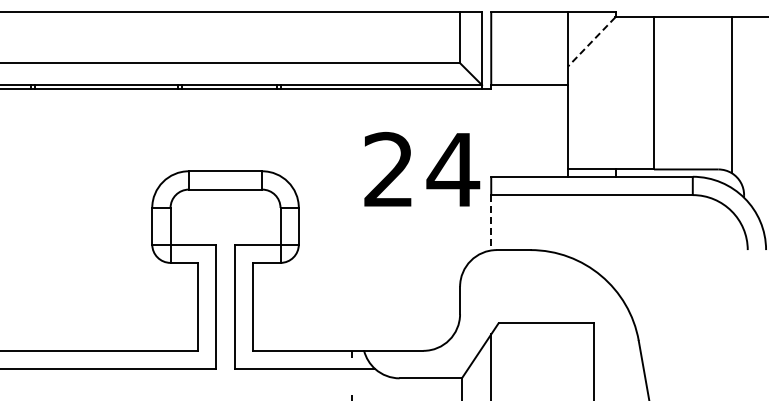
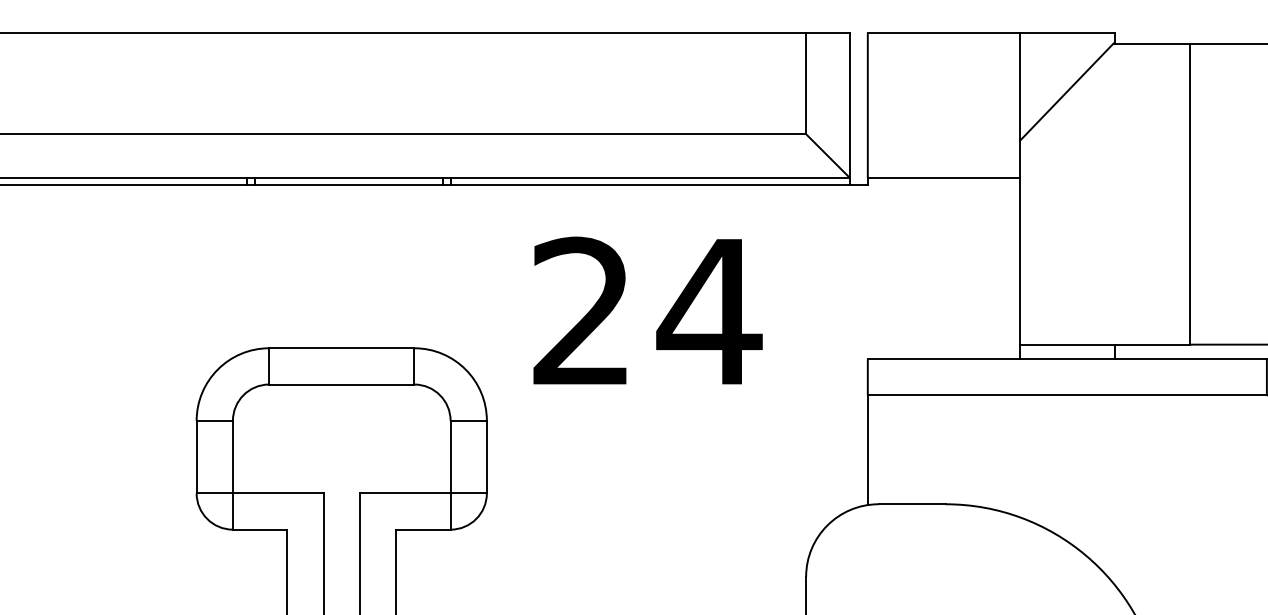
line: (591, 42) -> (1066, 93), dashed -> solid
text: (422, 169) -> (648, 311), moved
line: (491, 222) -> (868, 449), dashed -> solid

